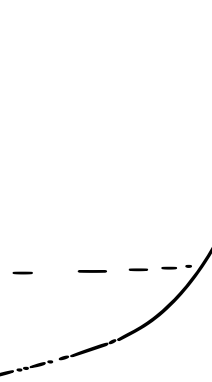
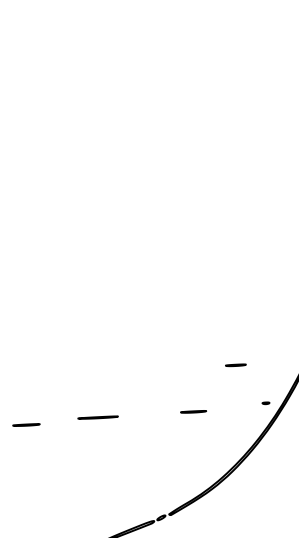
line: (168, 267) -> (234, 364), moved
line: (91, 271) -> (96, 417), moved

